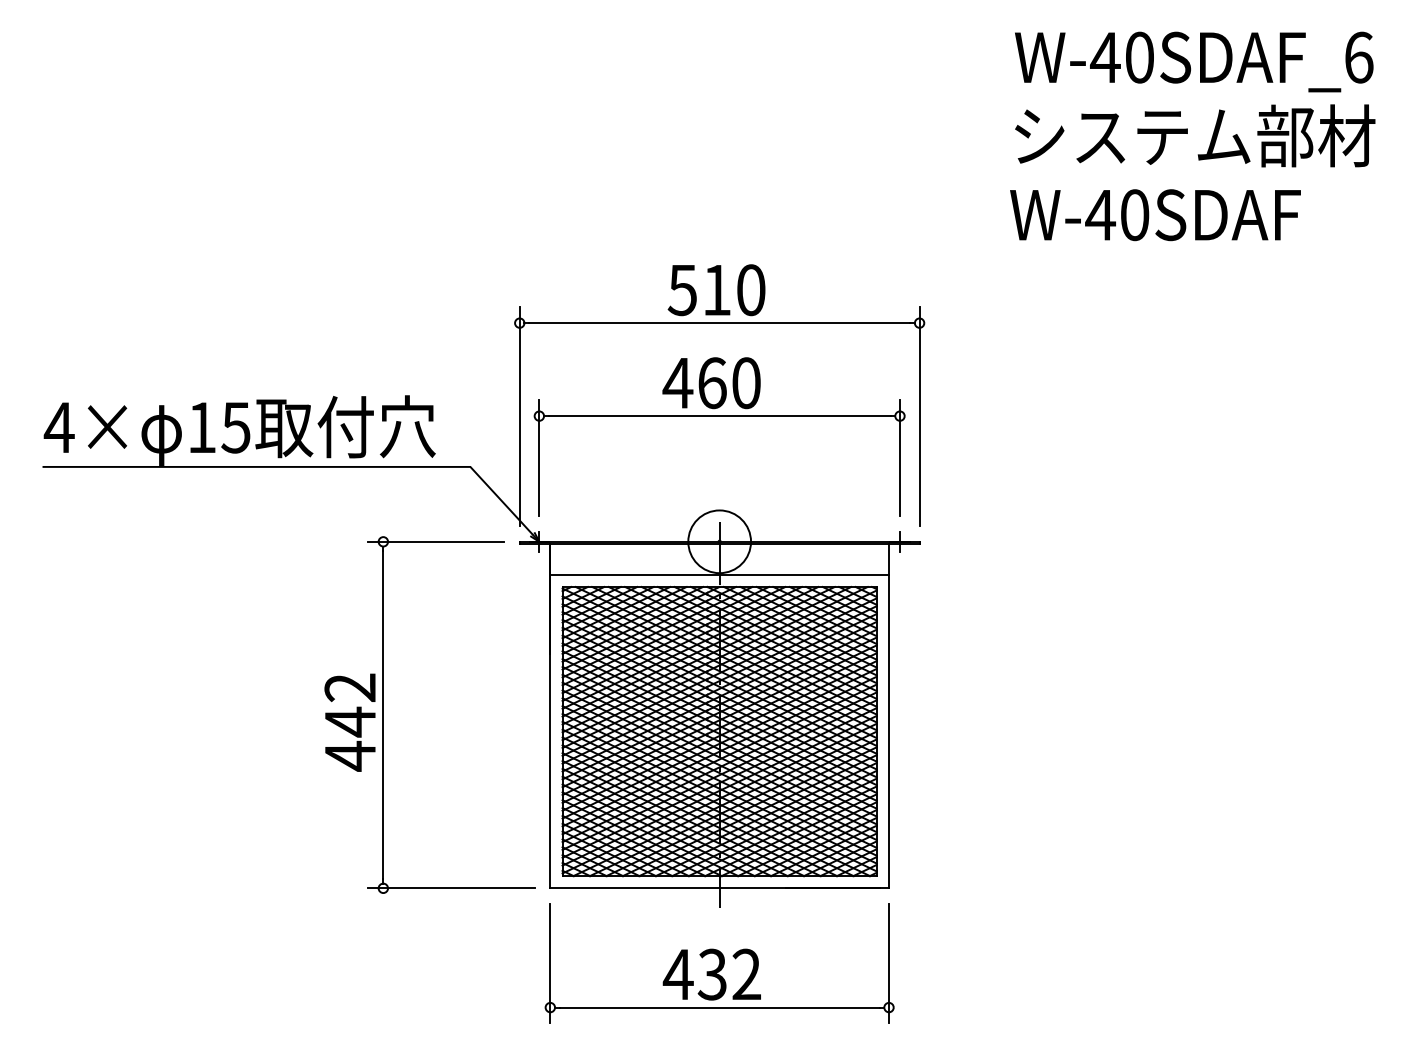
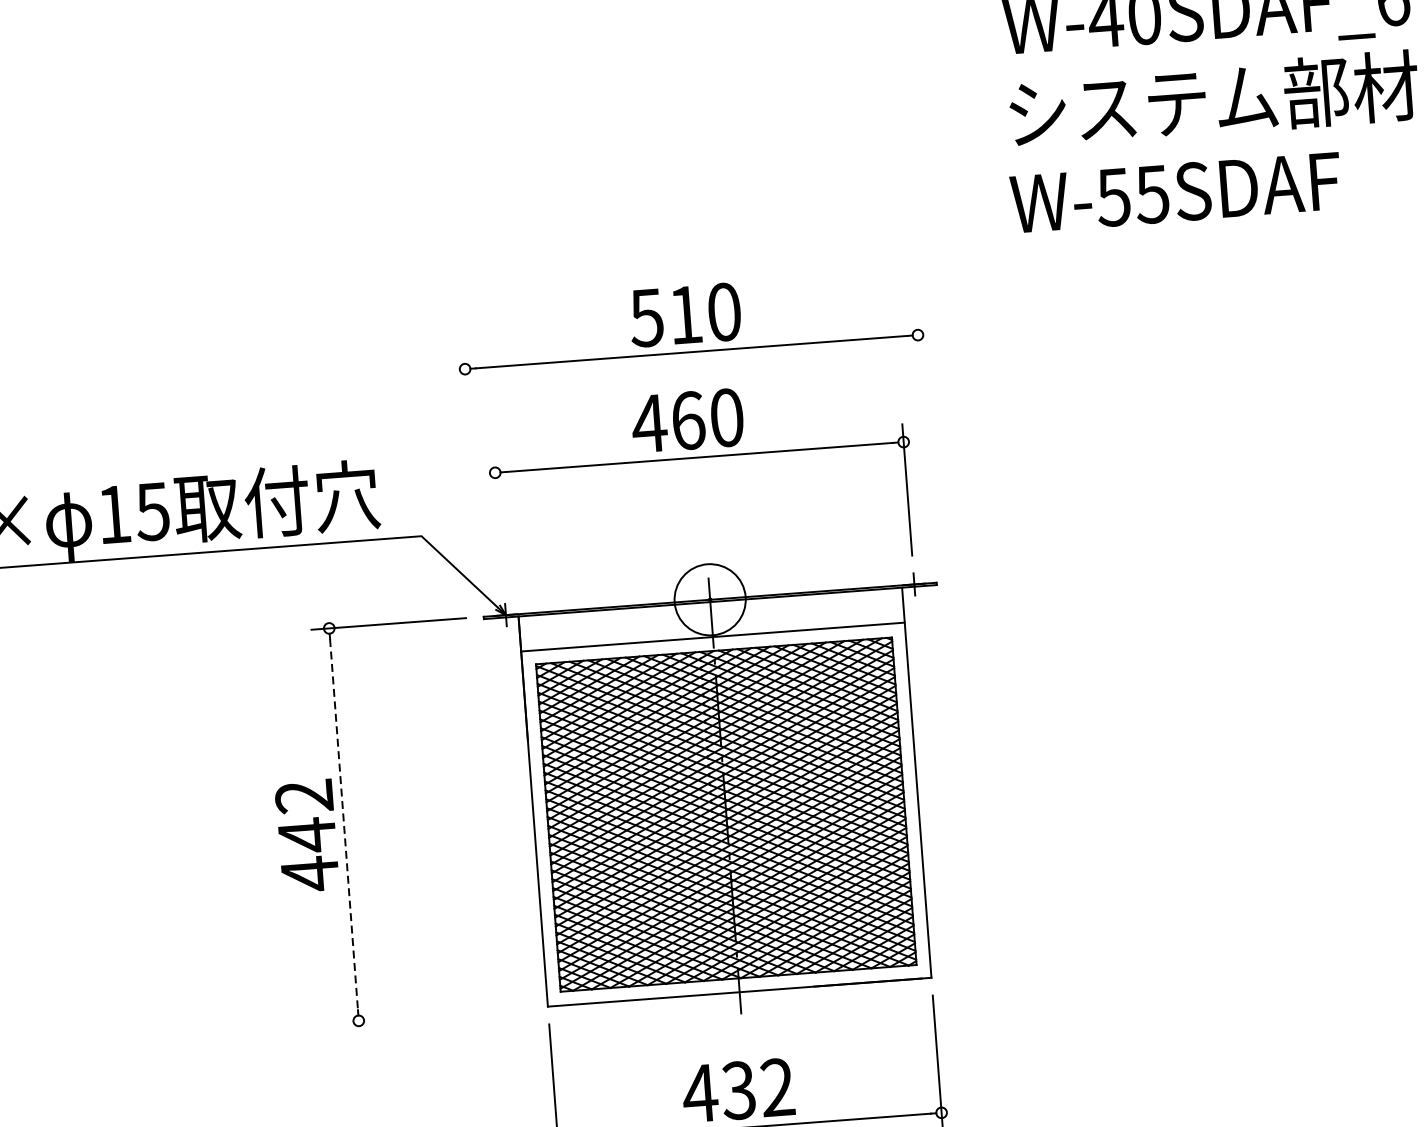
text: (1117, 215) -> (1132, 196), W-40SDAF -> W-55SDAF
line: (519, 416) -> (472, 474), removed
line: (919, 416) -> (925, 440), removed
line: (539, 458) -> (499, 520), removed
line: (383, 715) -> (344, 825), solid -> dashed
line: (450, 888) -> (434, 1015), removed

